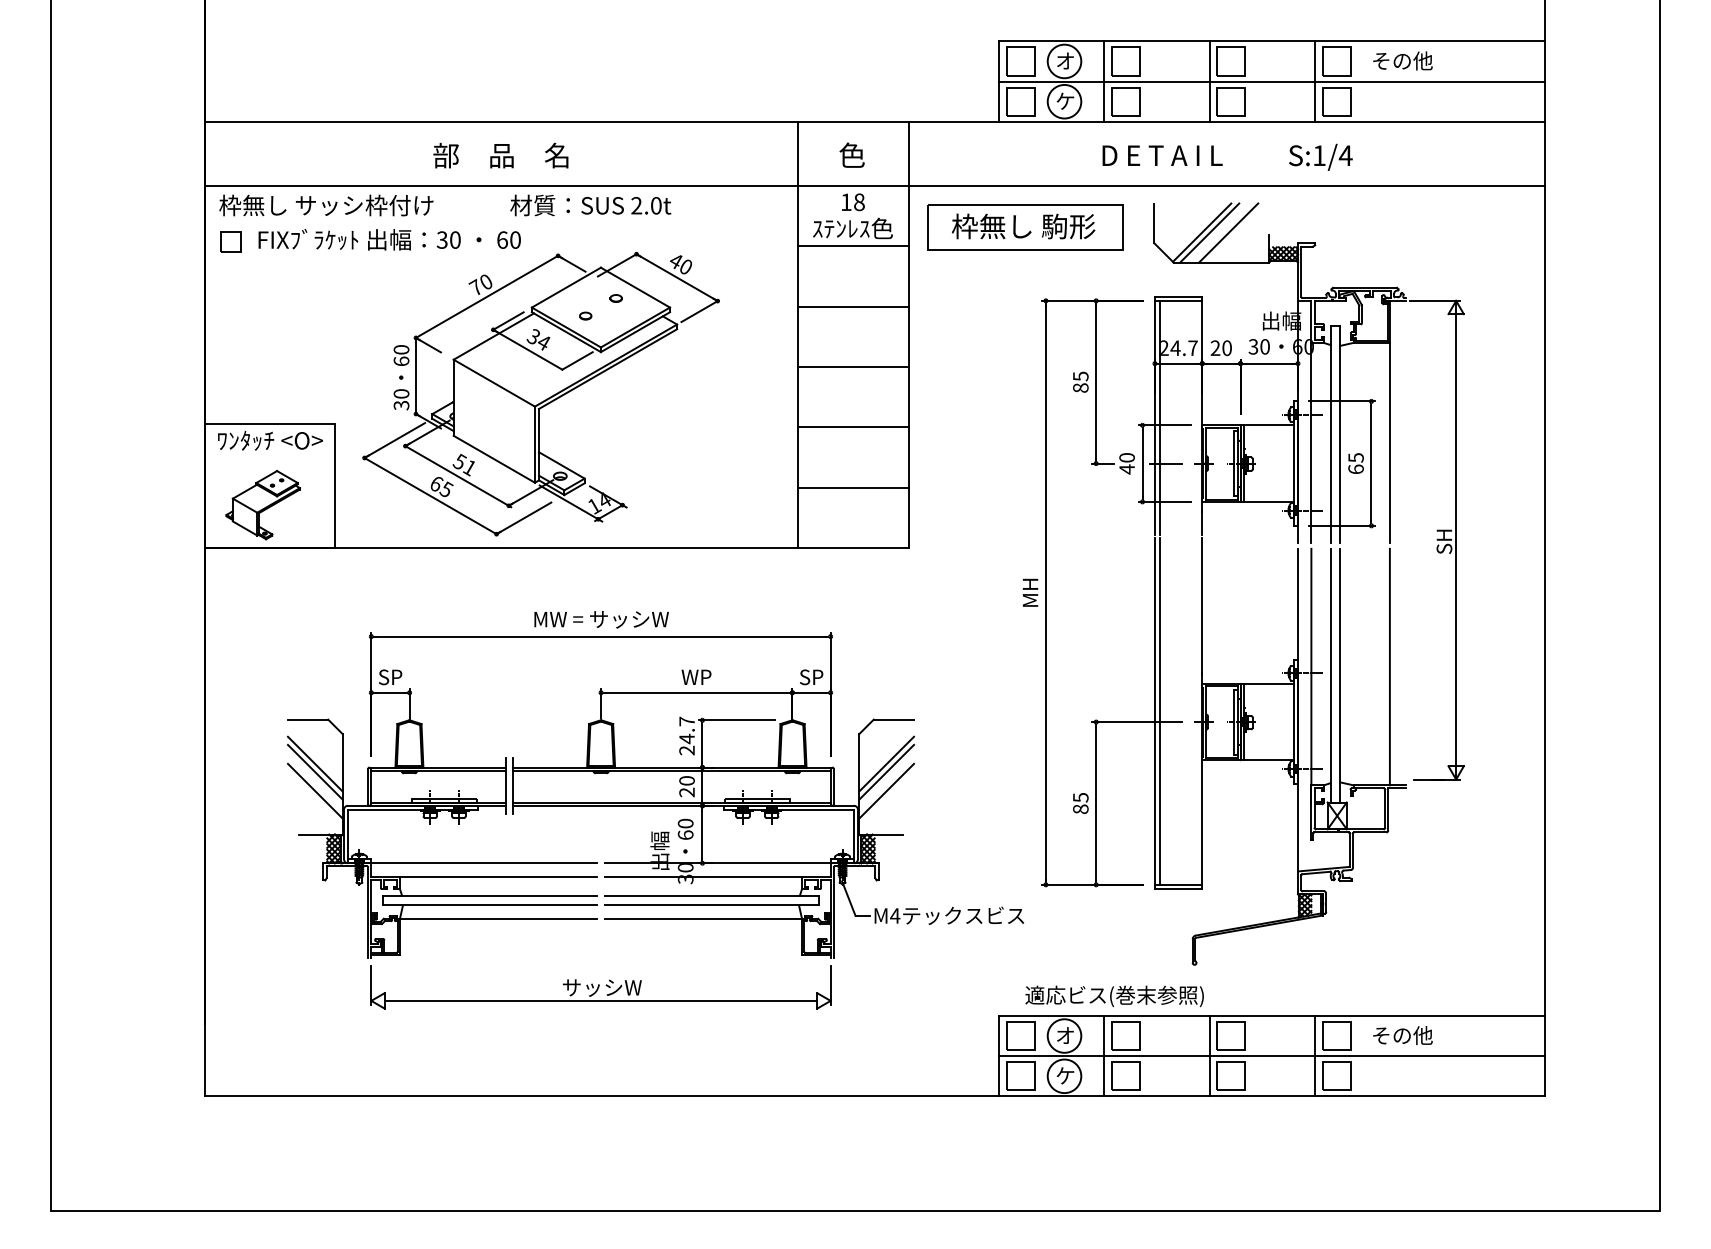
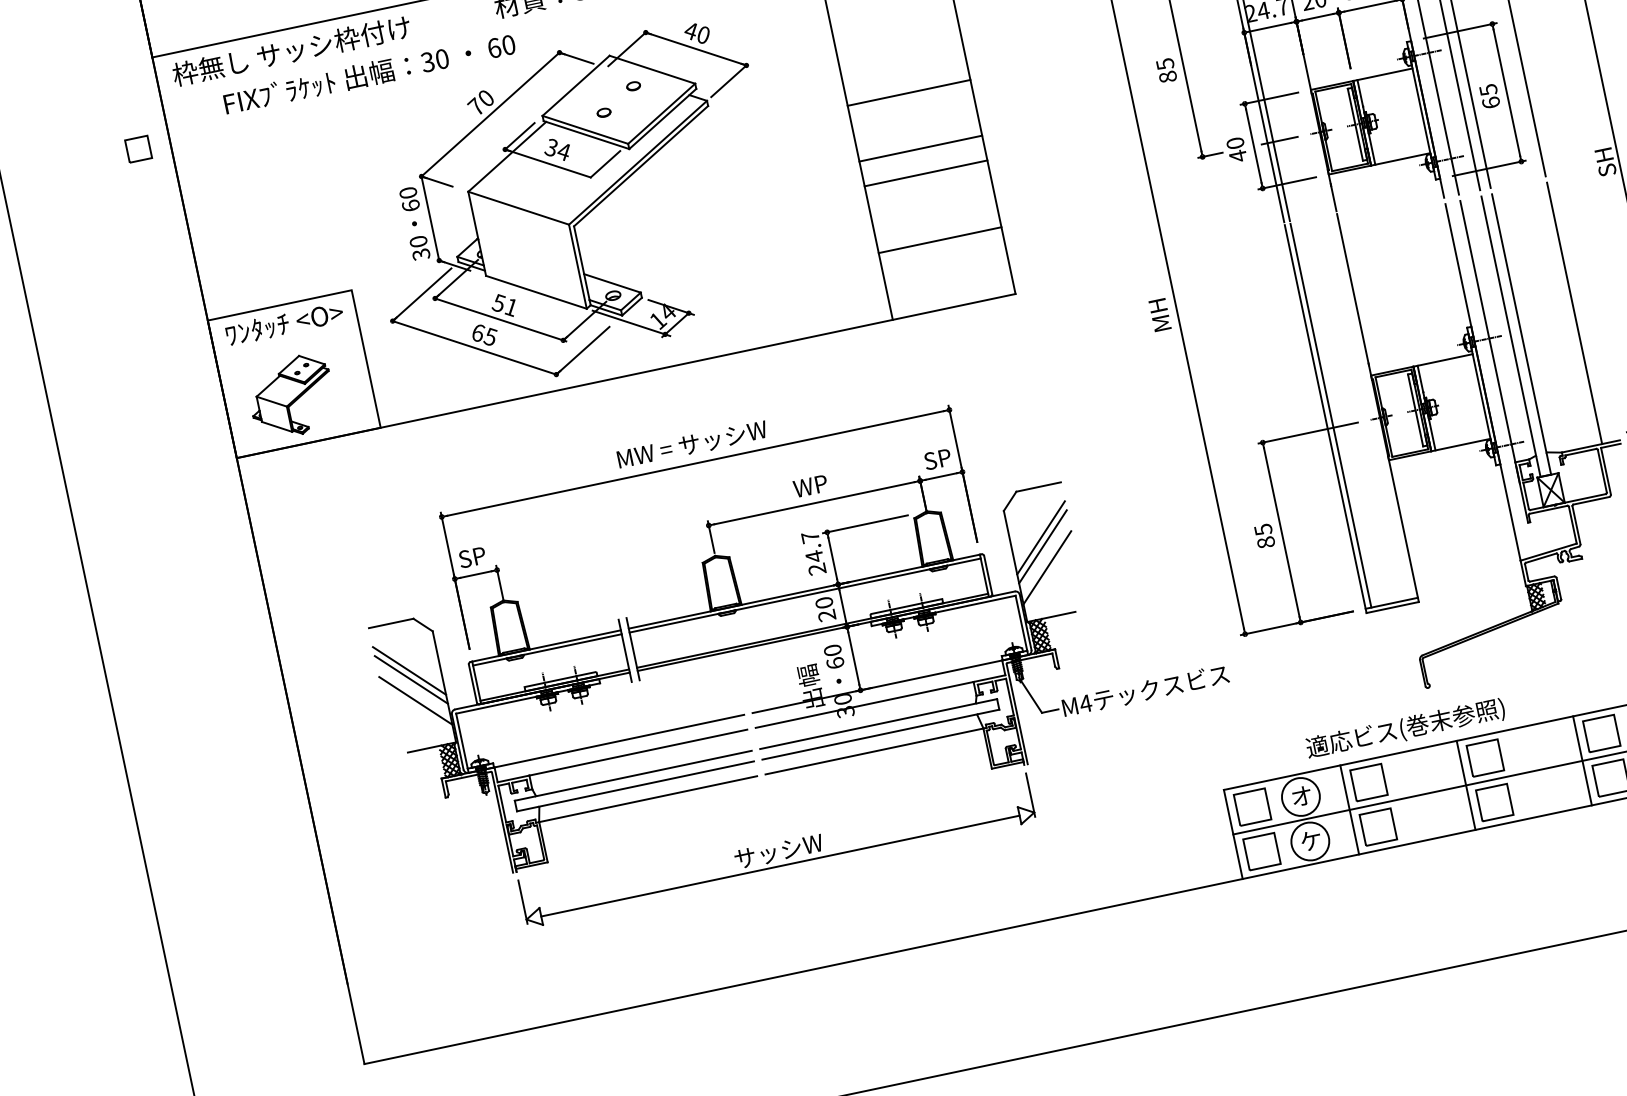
part: (230, 241) -> (138, 149), moved
line: (853, 306) -> (908, 92), moved
line: (853, 366) -> (920, 148), moved
text: (1114, 996) -> (1405, 729), moved

